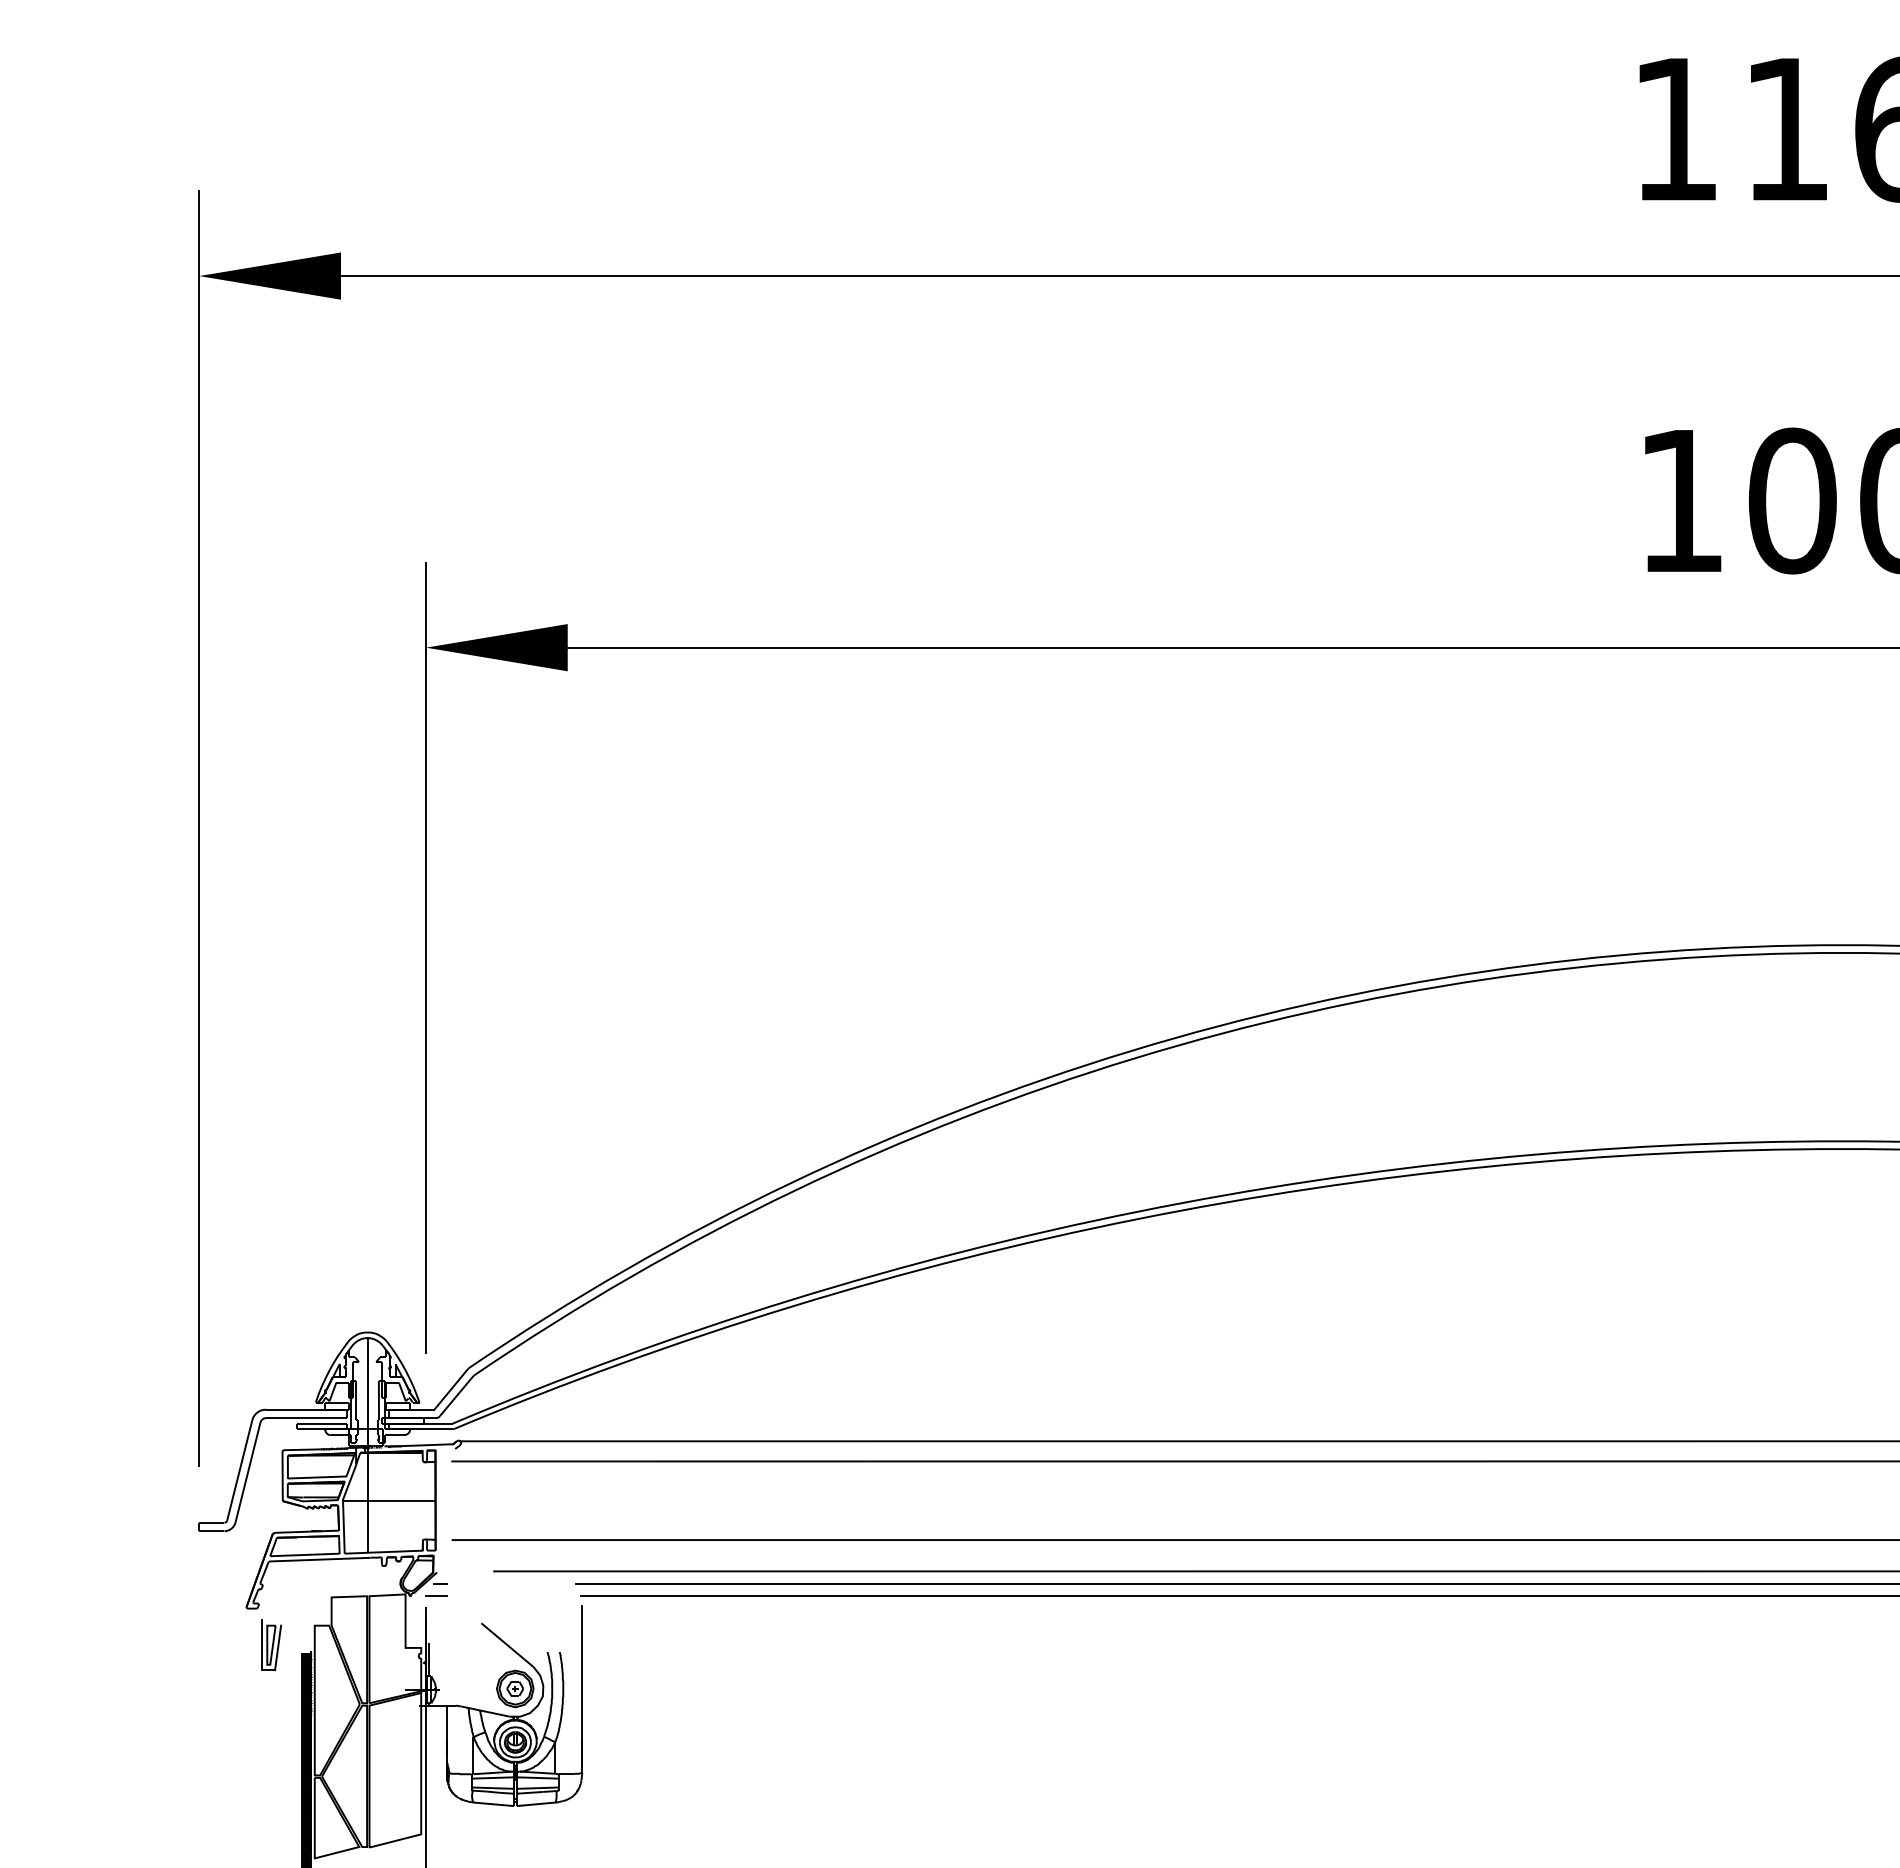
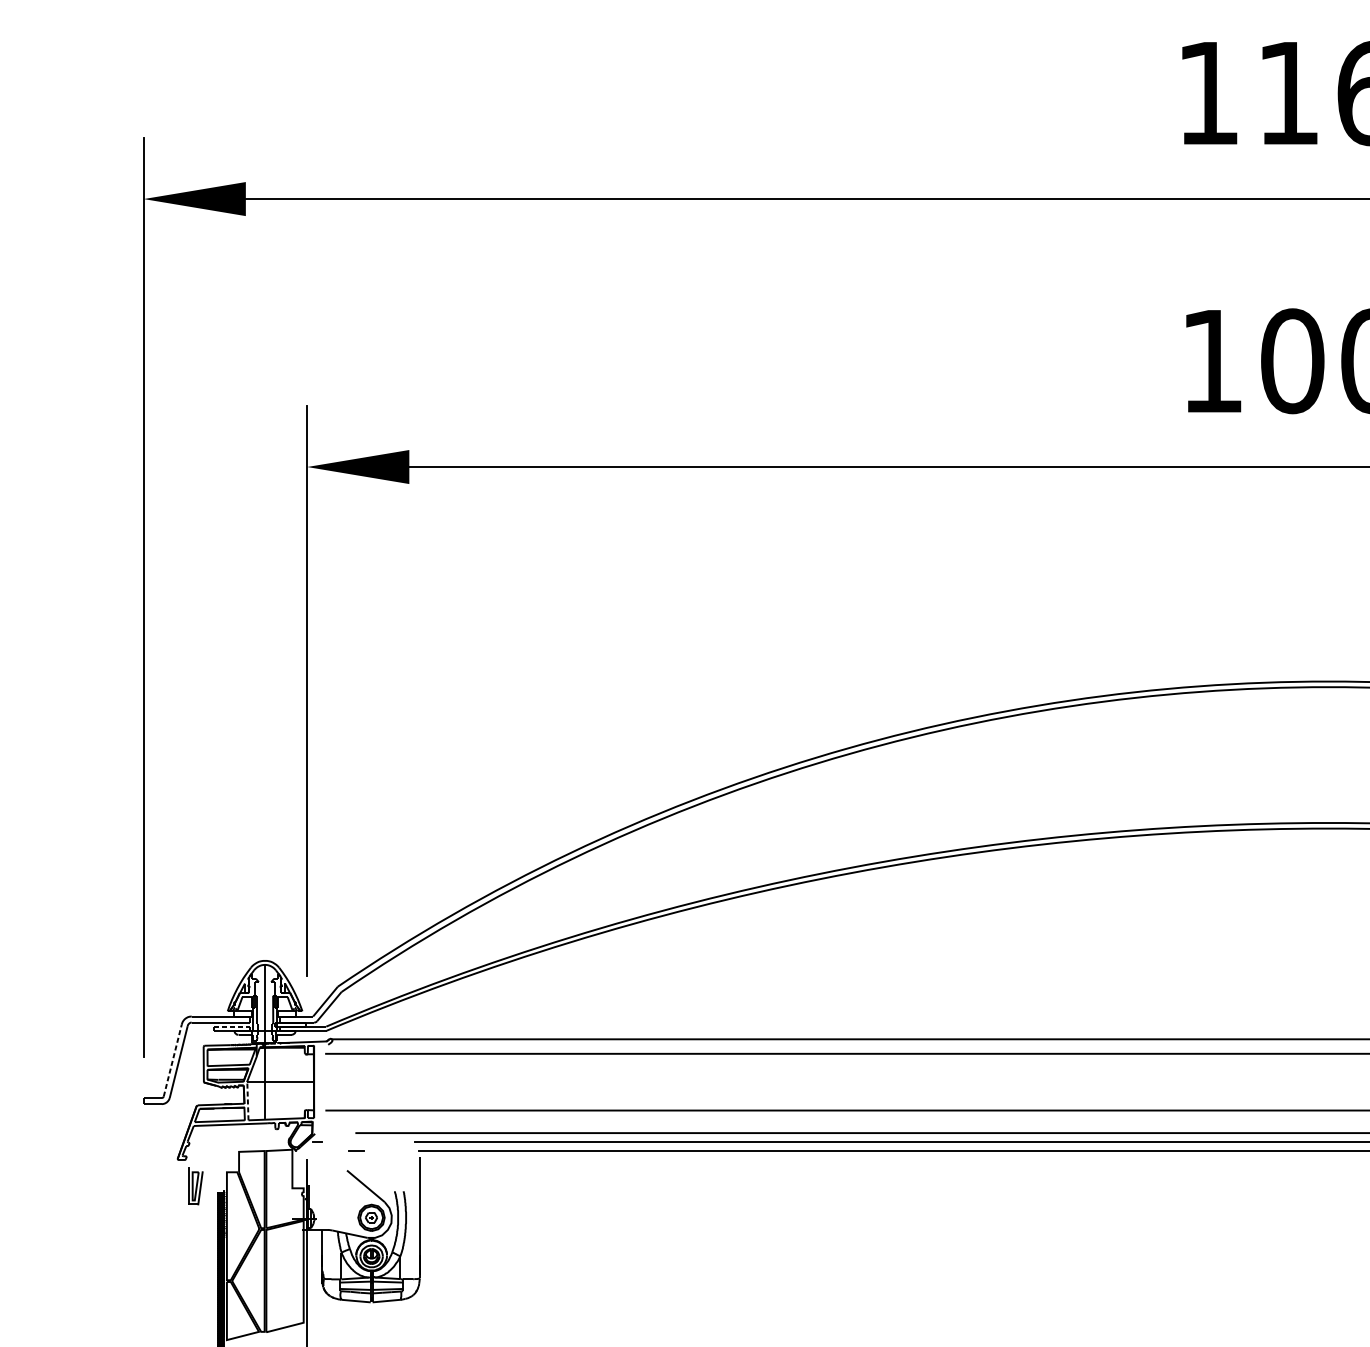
line: (321, 1423) -> (231, 1026), solid -> dashed
line: (239, 1470) -> (172, 1060), solid -> dashed
line: (343, 1526) -> (247, 1100), solid -> dashed
line: (436, 1595) -> (356, 1150), moved

